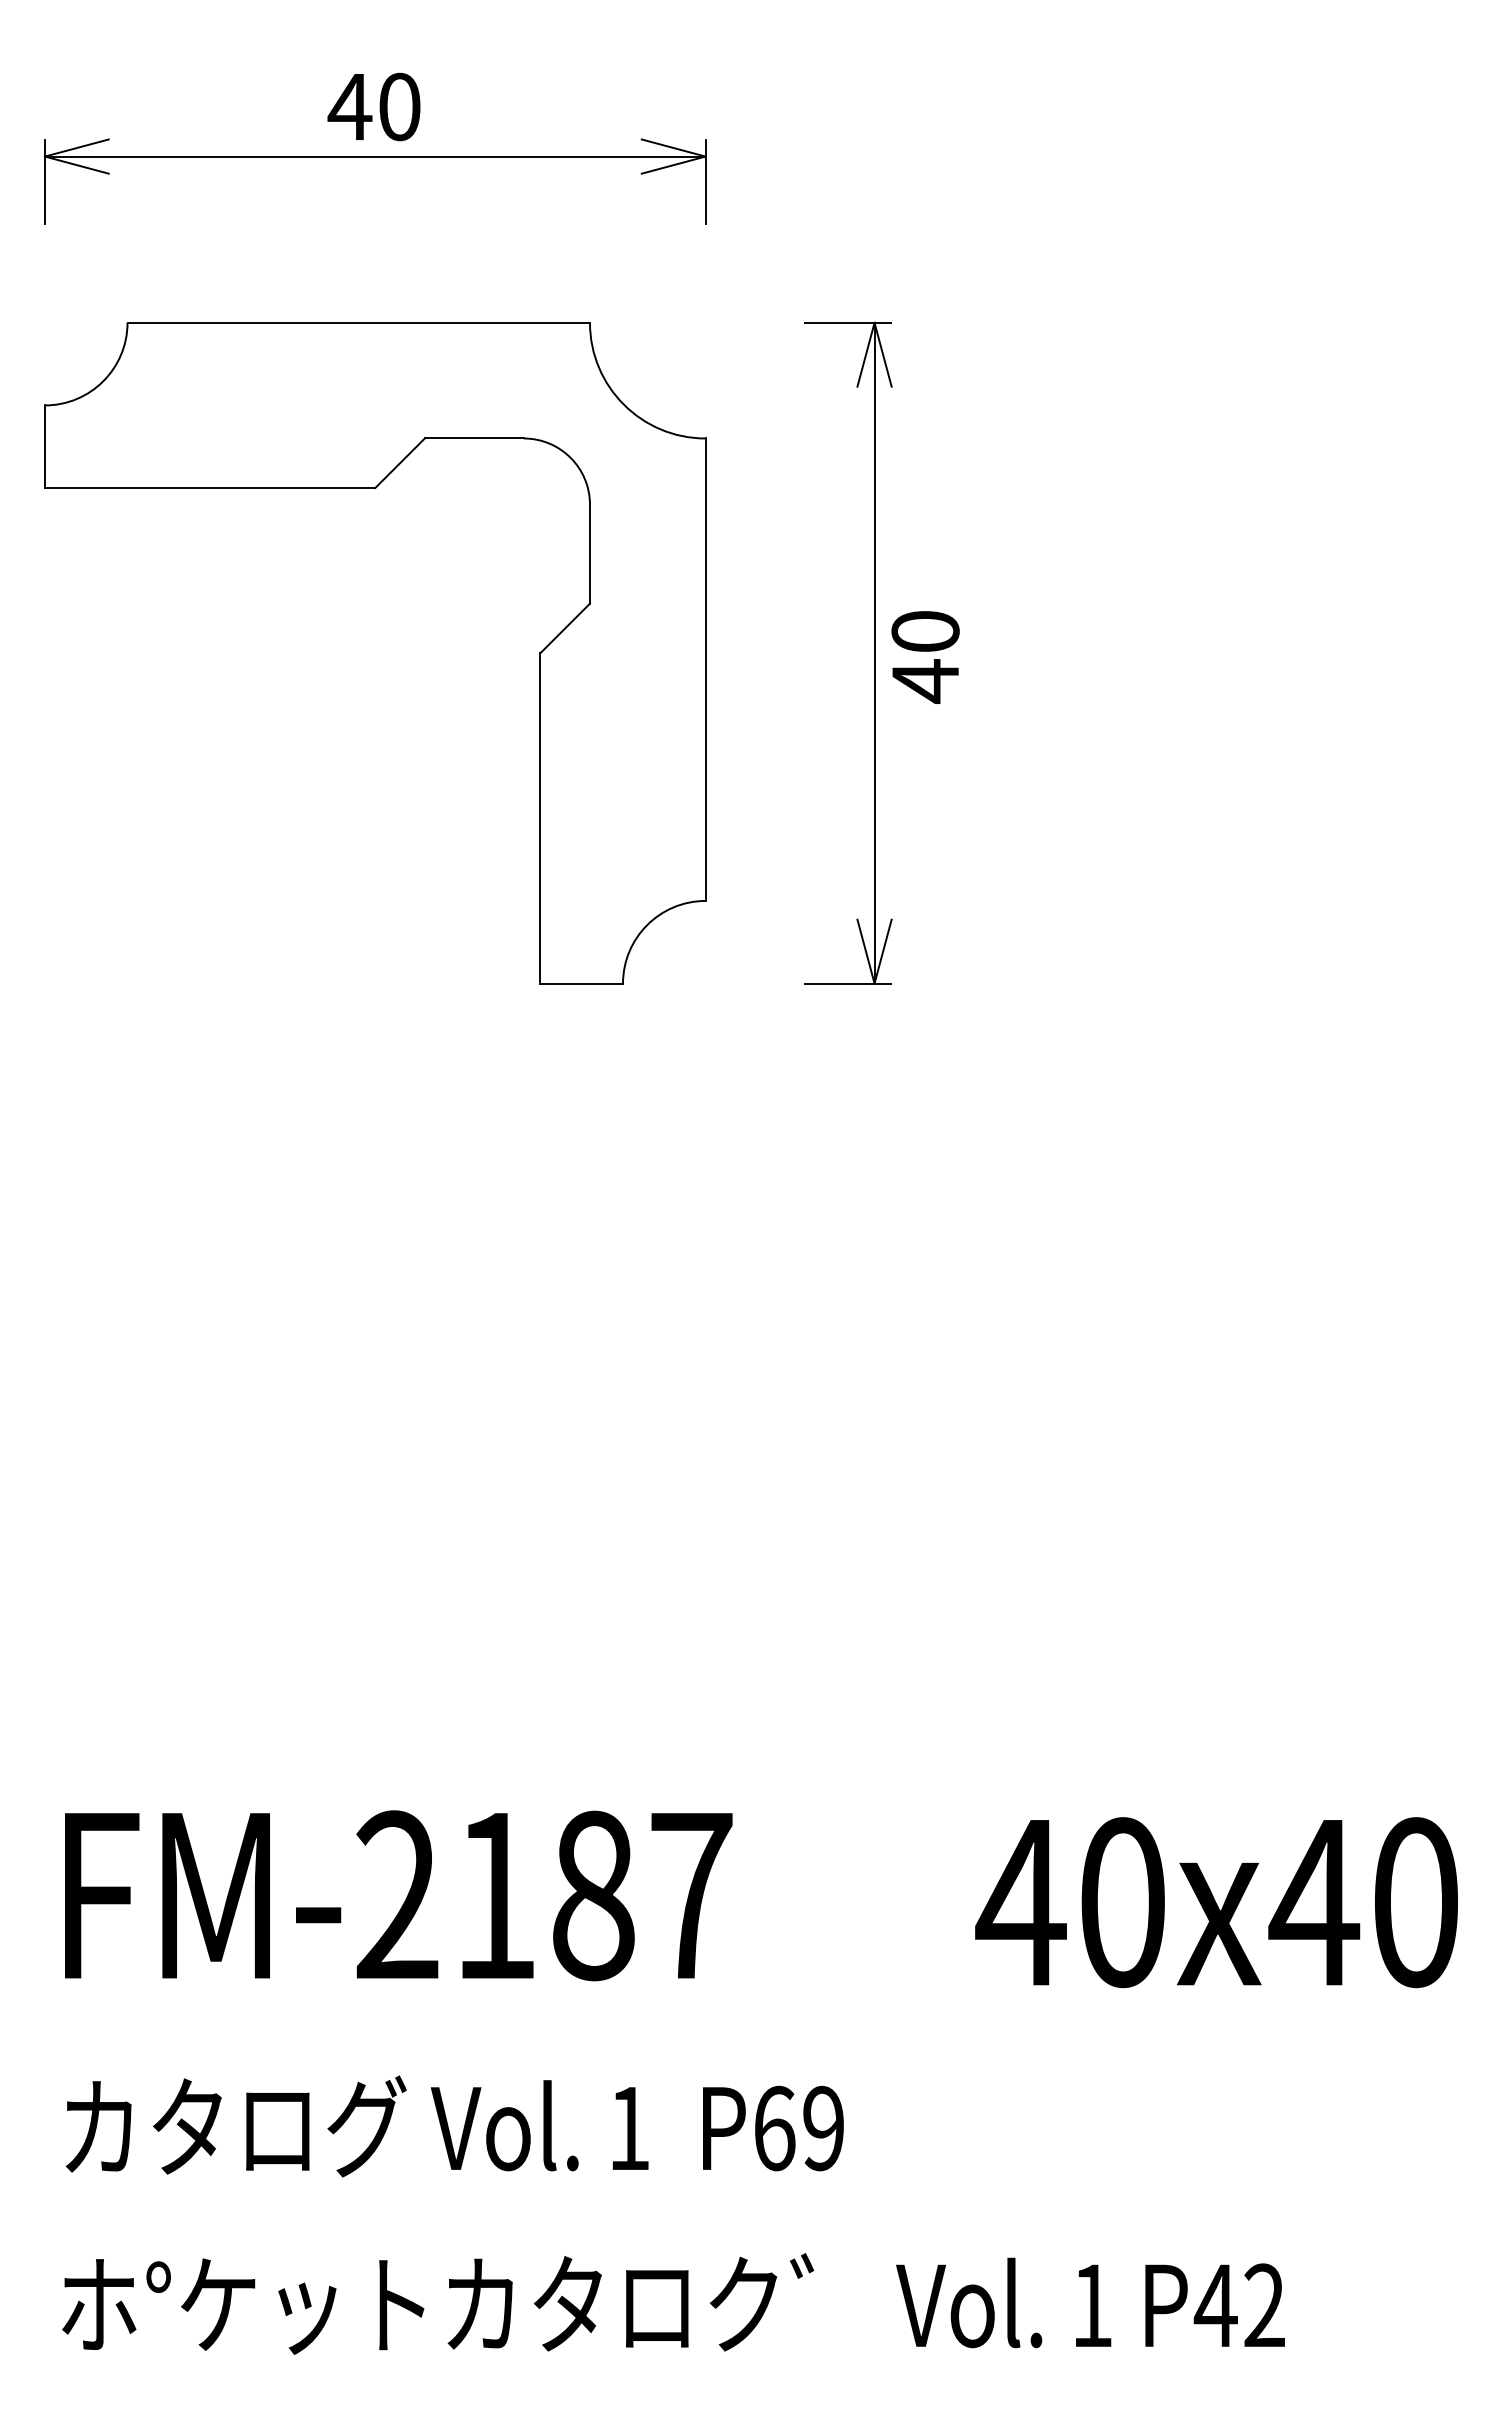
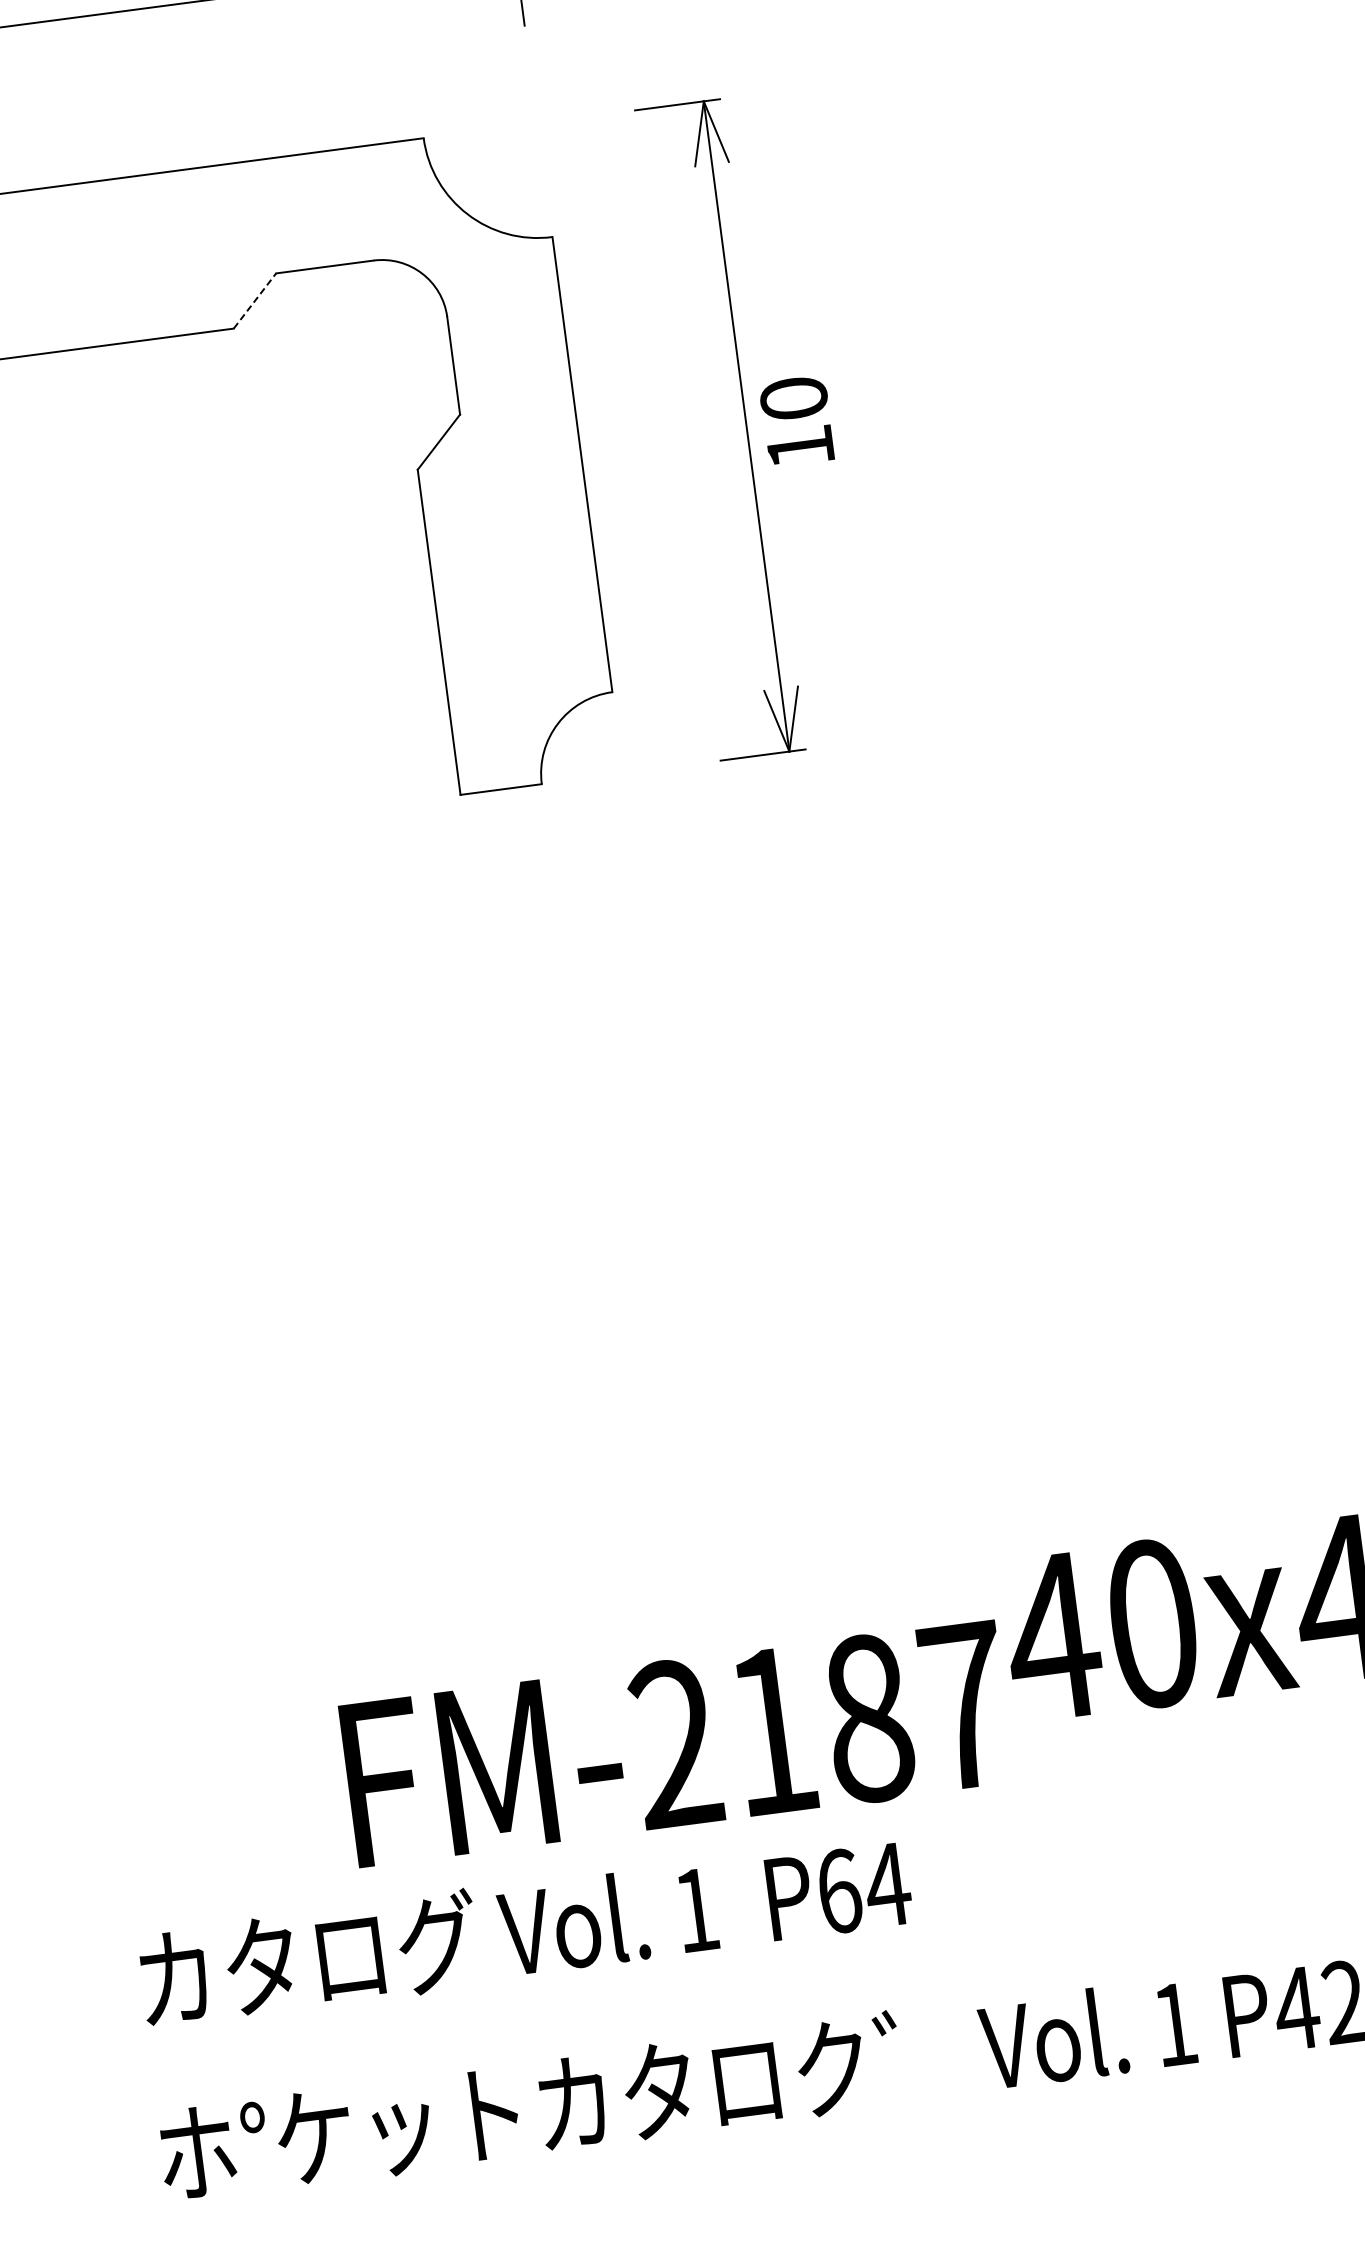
line: (400, 462) -> (255, 300), solid -> dashed
text: (925, 681) -> (800, 447), 40 -> 10
text: (398, 1895) -> (676, 1743), moved
text: (823, 2128) -> (887, 1885), P69 -> P64

